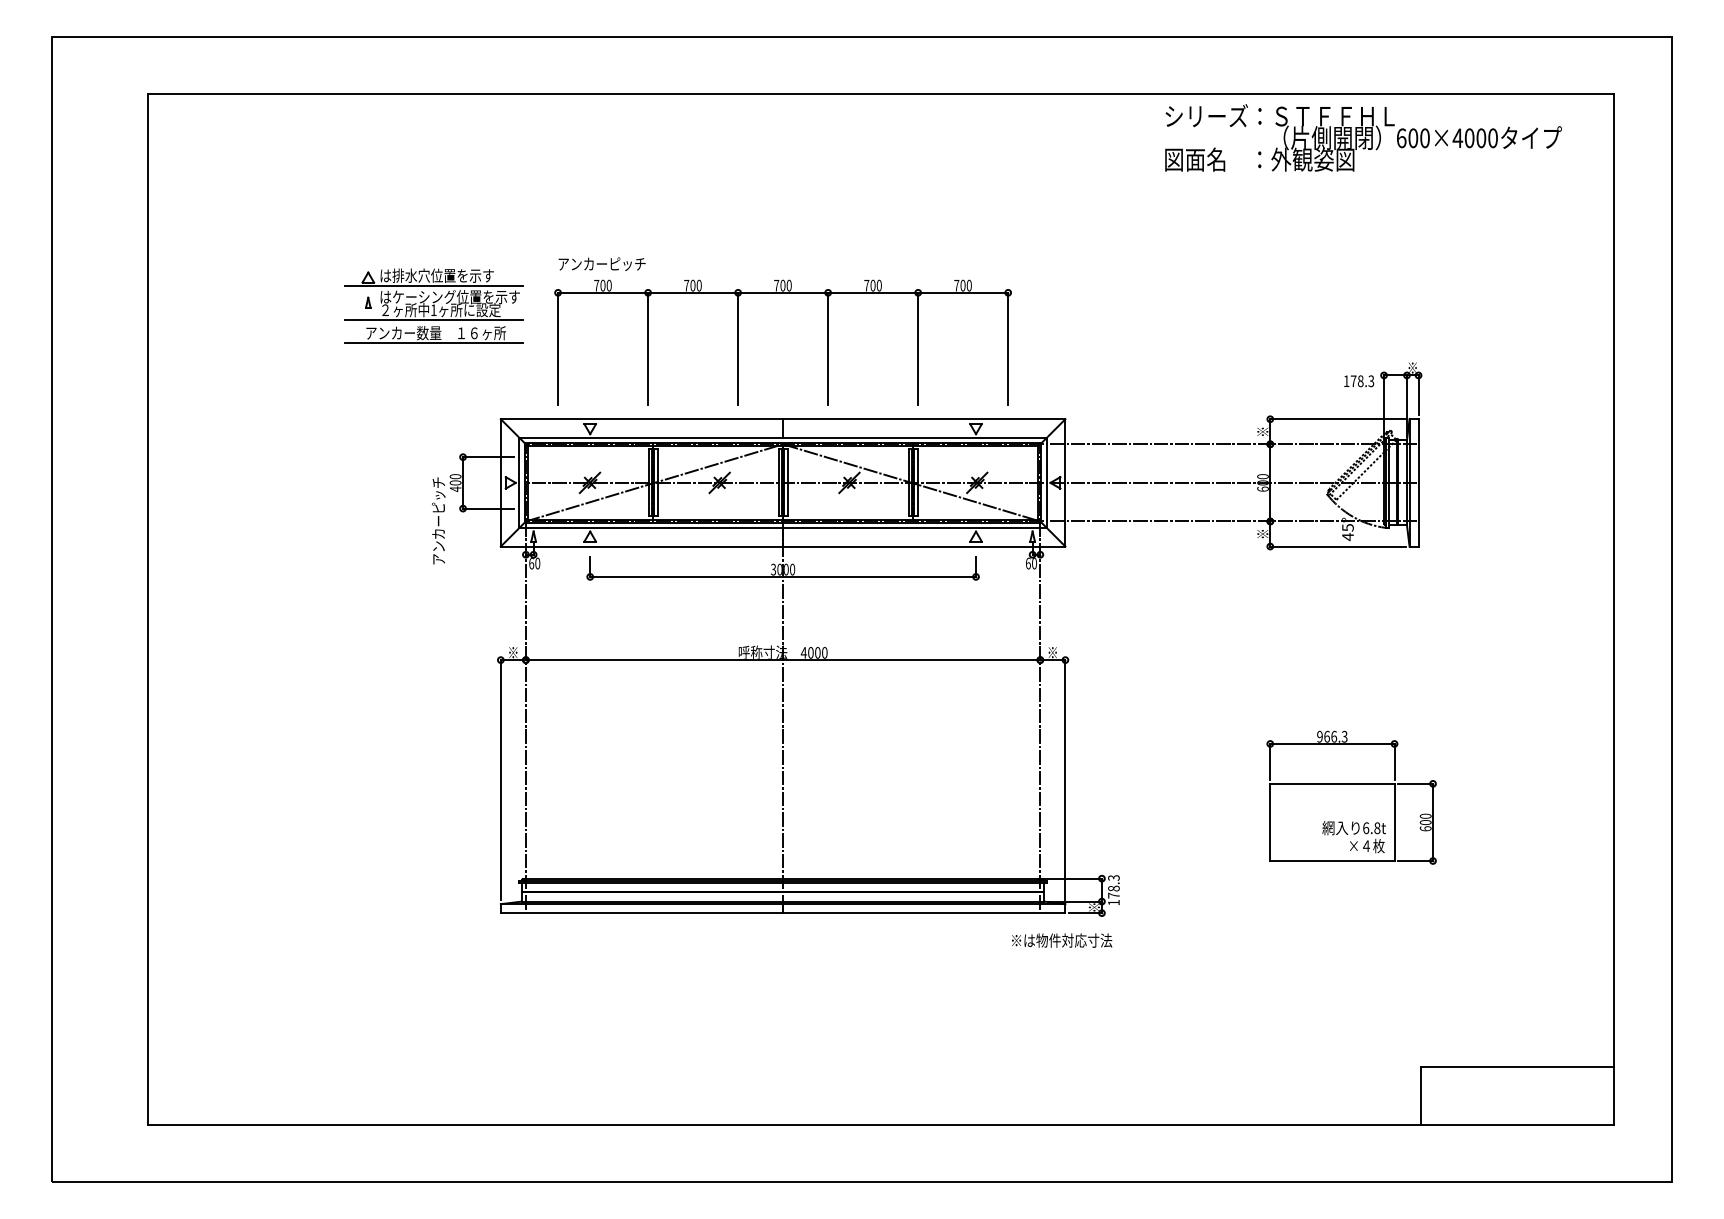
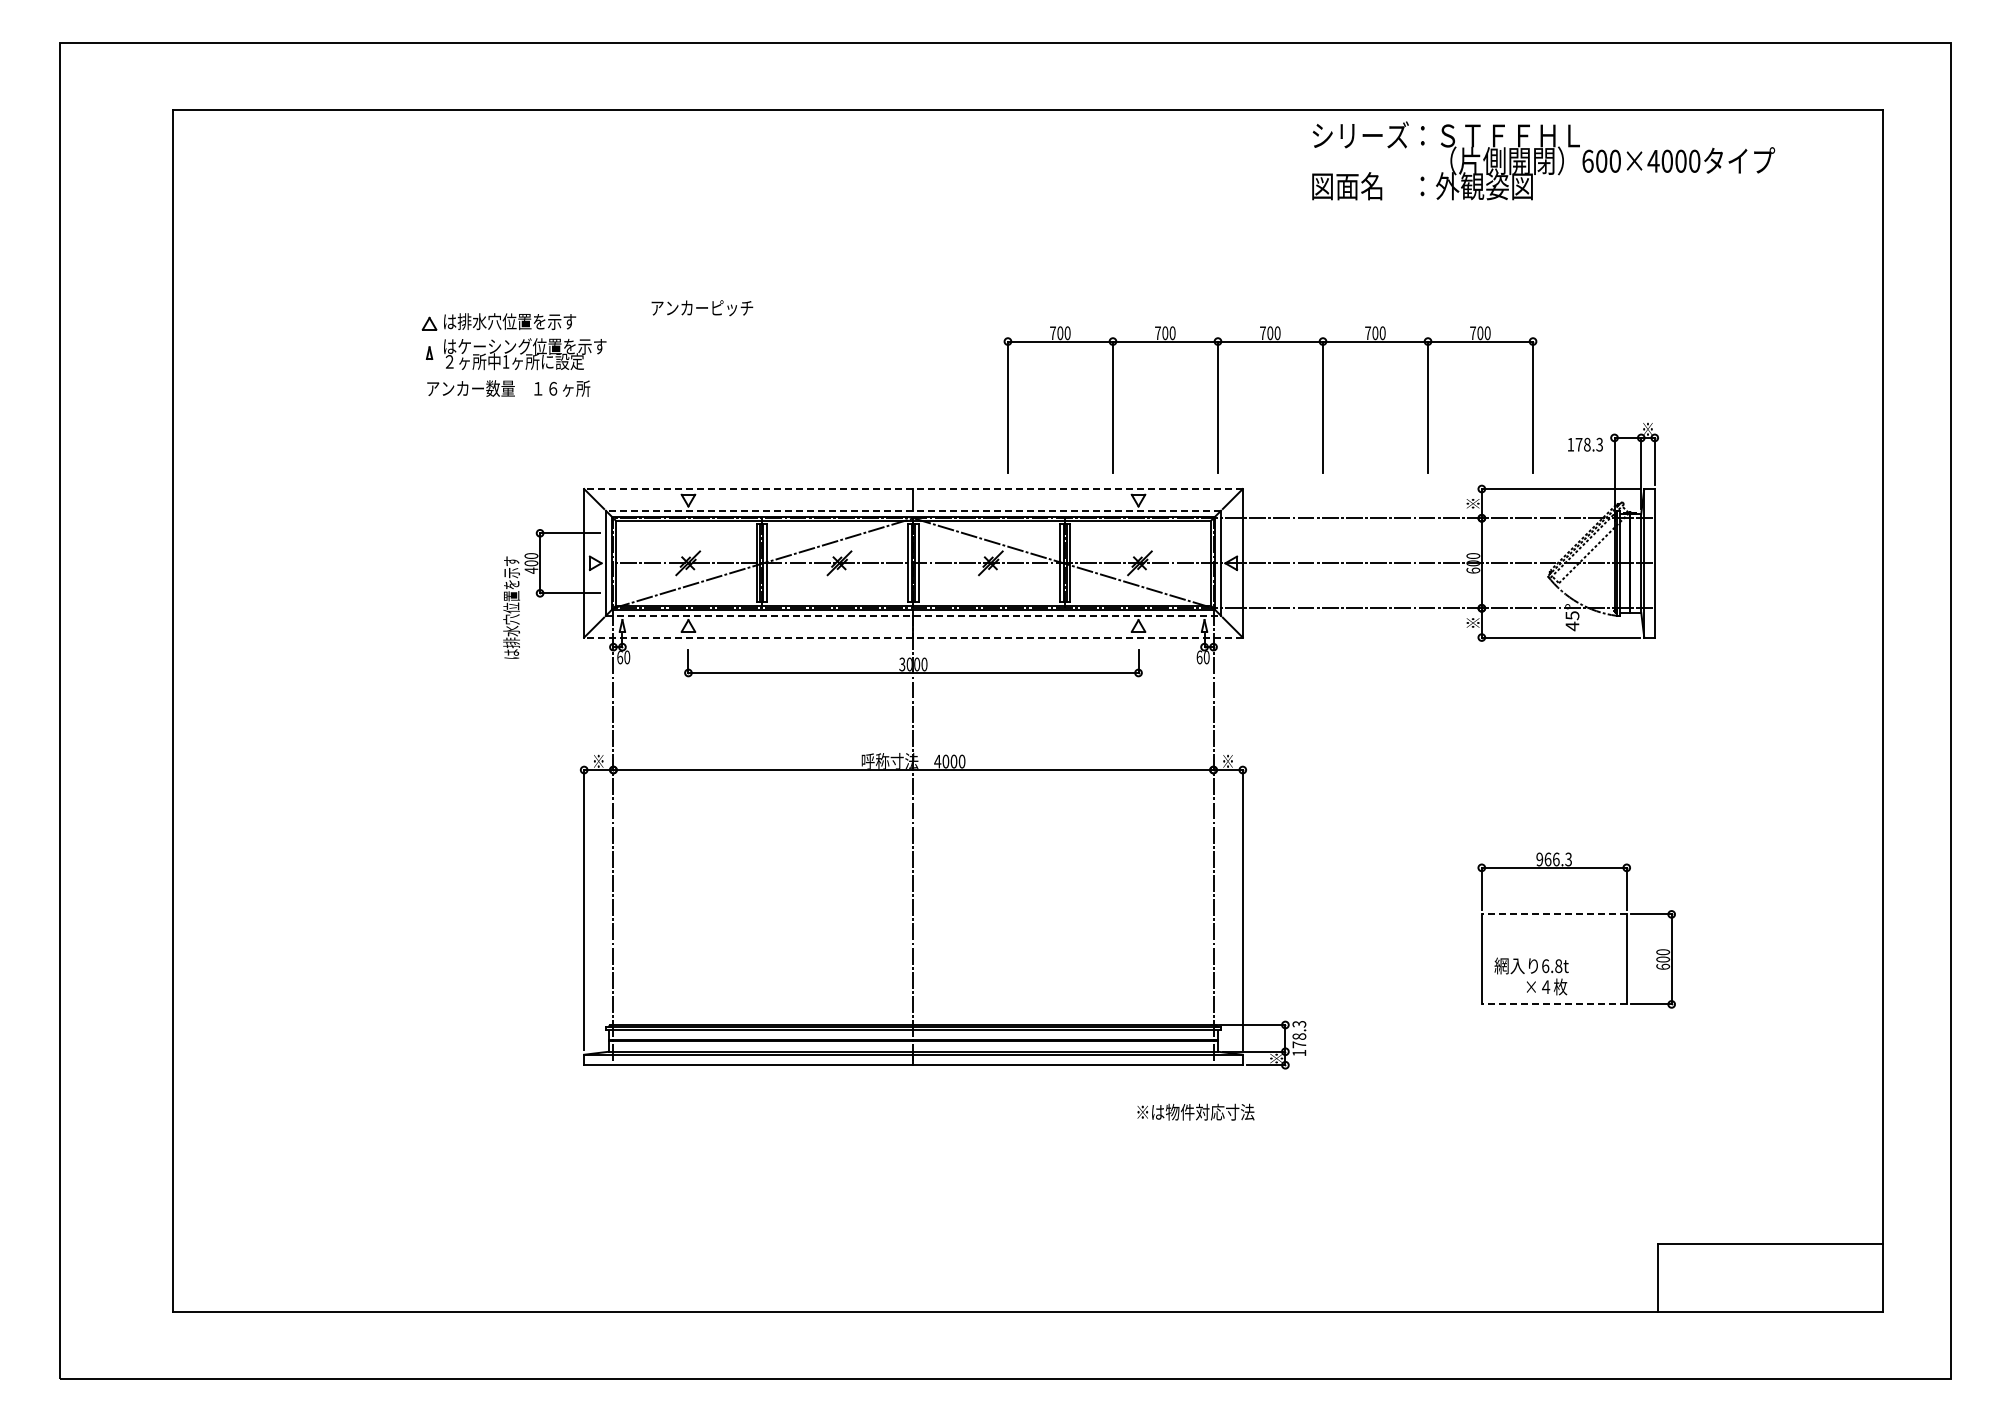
text: (1363, 137) -> (1543, 160), moved
line: (434, 285) -> (506, 333), removed
line: (434, 320) -> (506, 373), removed
line: (434, 342) -> (506, 399), removed
part: (738, 342) -> (1218, 399), moved
line: (782, 419) -> (912, 489), solid -> dashed
line: (783, 437) -> (913, 510), solid -> dashed
text: (438, 520) -> (511, 607), アンカーピッチ -> は排水穴位置を示す
line: (783, 527) -> (913, 615), solid -> dashed
line: (782, 546) -> (912, 637), solid -> dashed
line: (1331, 783) -> (1553, 914), solid -> dashed
text: (1354, 837) -> (1531, 976), moved
line: (1331, 861) -> (1553, 1004), solid -> dashed
text: (1061, 939) -> (1195, 1111), moved

